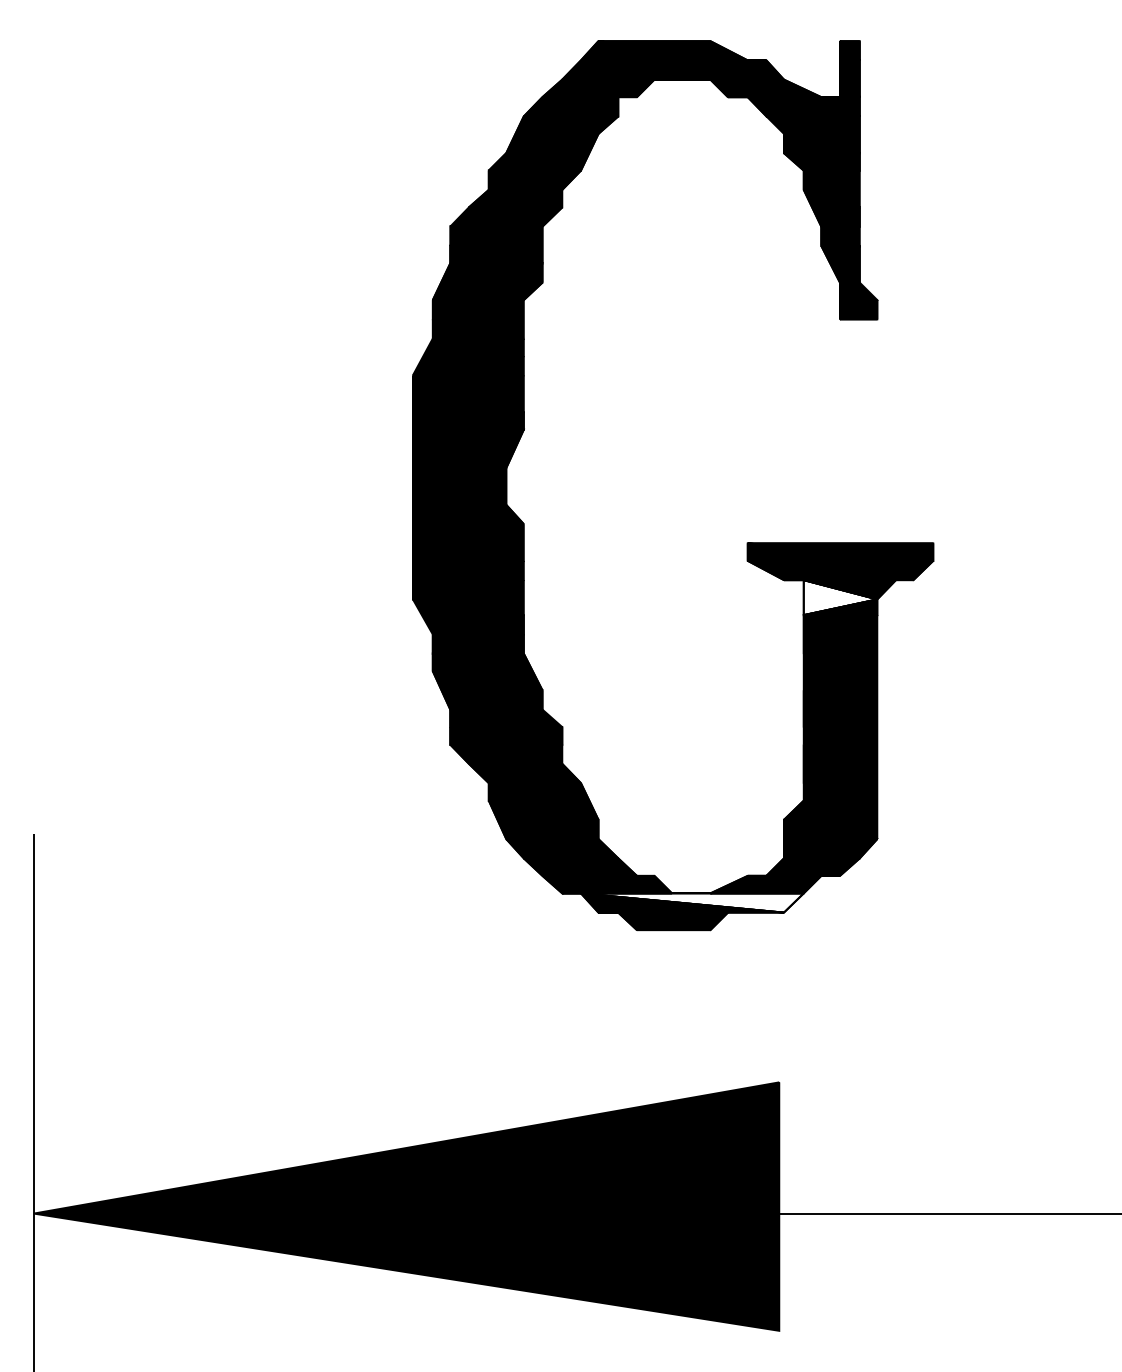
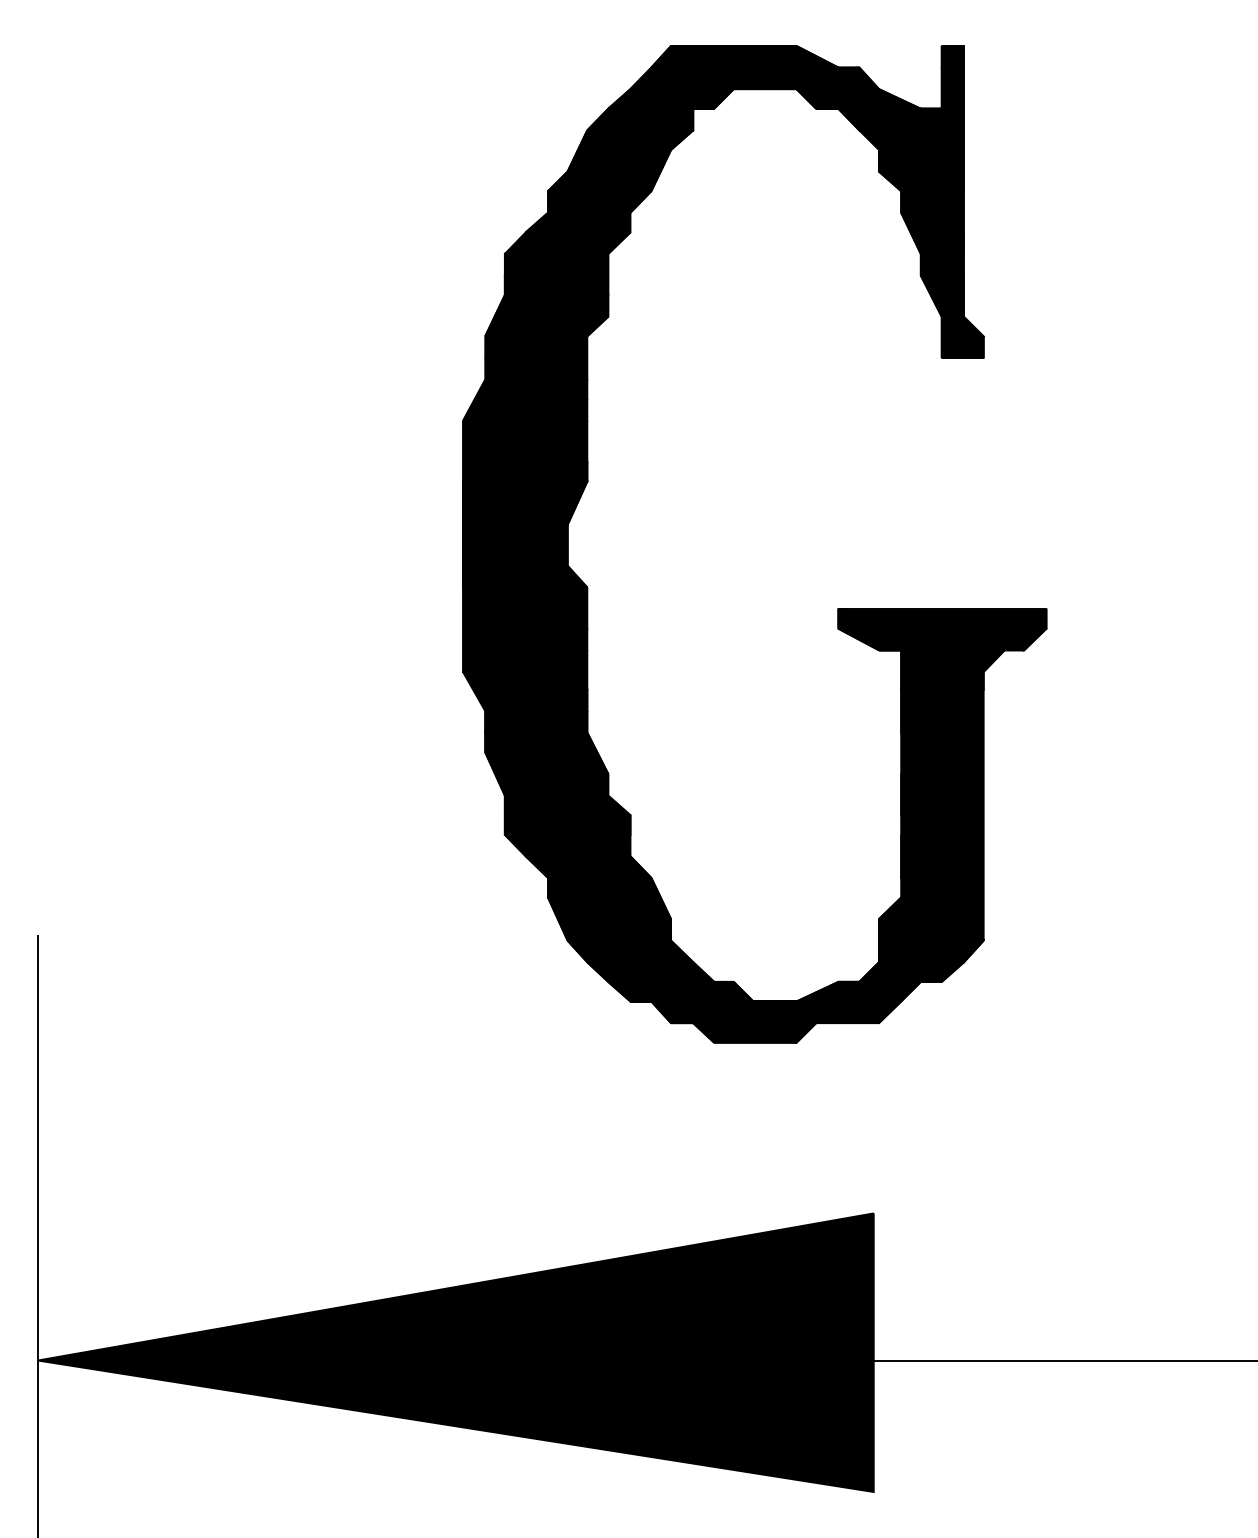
fill: (840, 597) -> (942, 669), added
fill: (682, 902) -> (765, 1011), added

